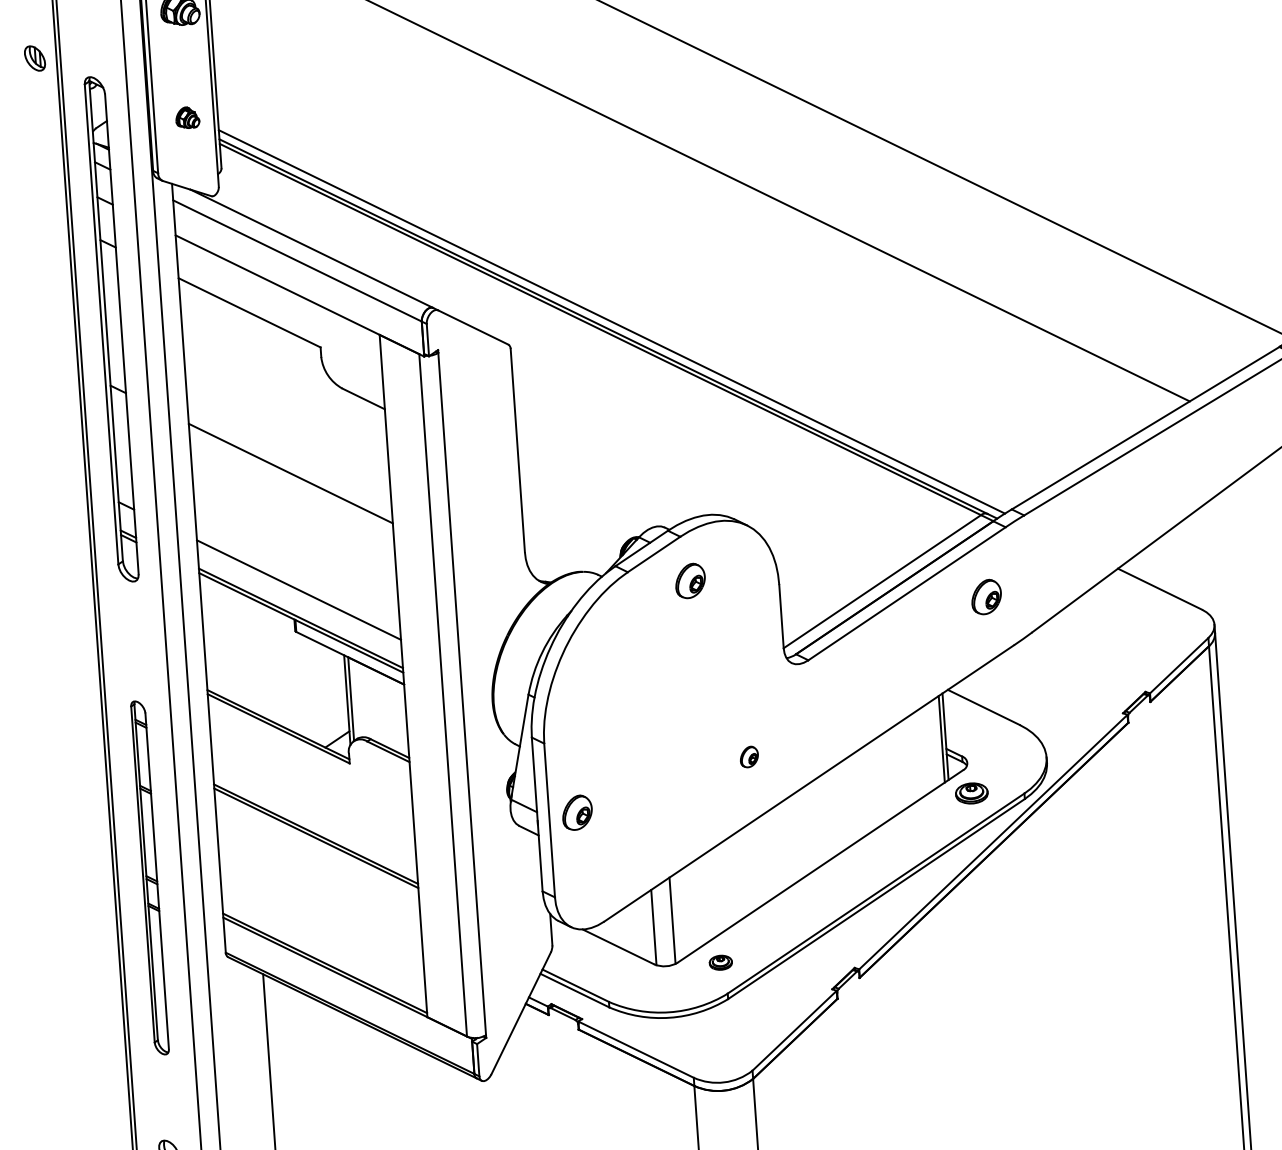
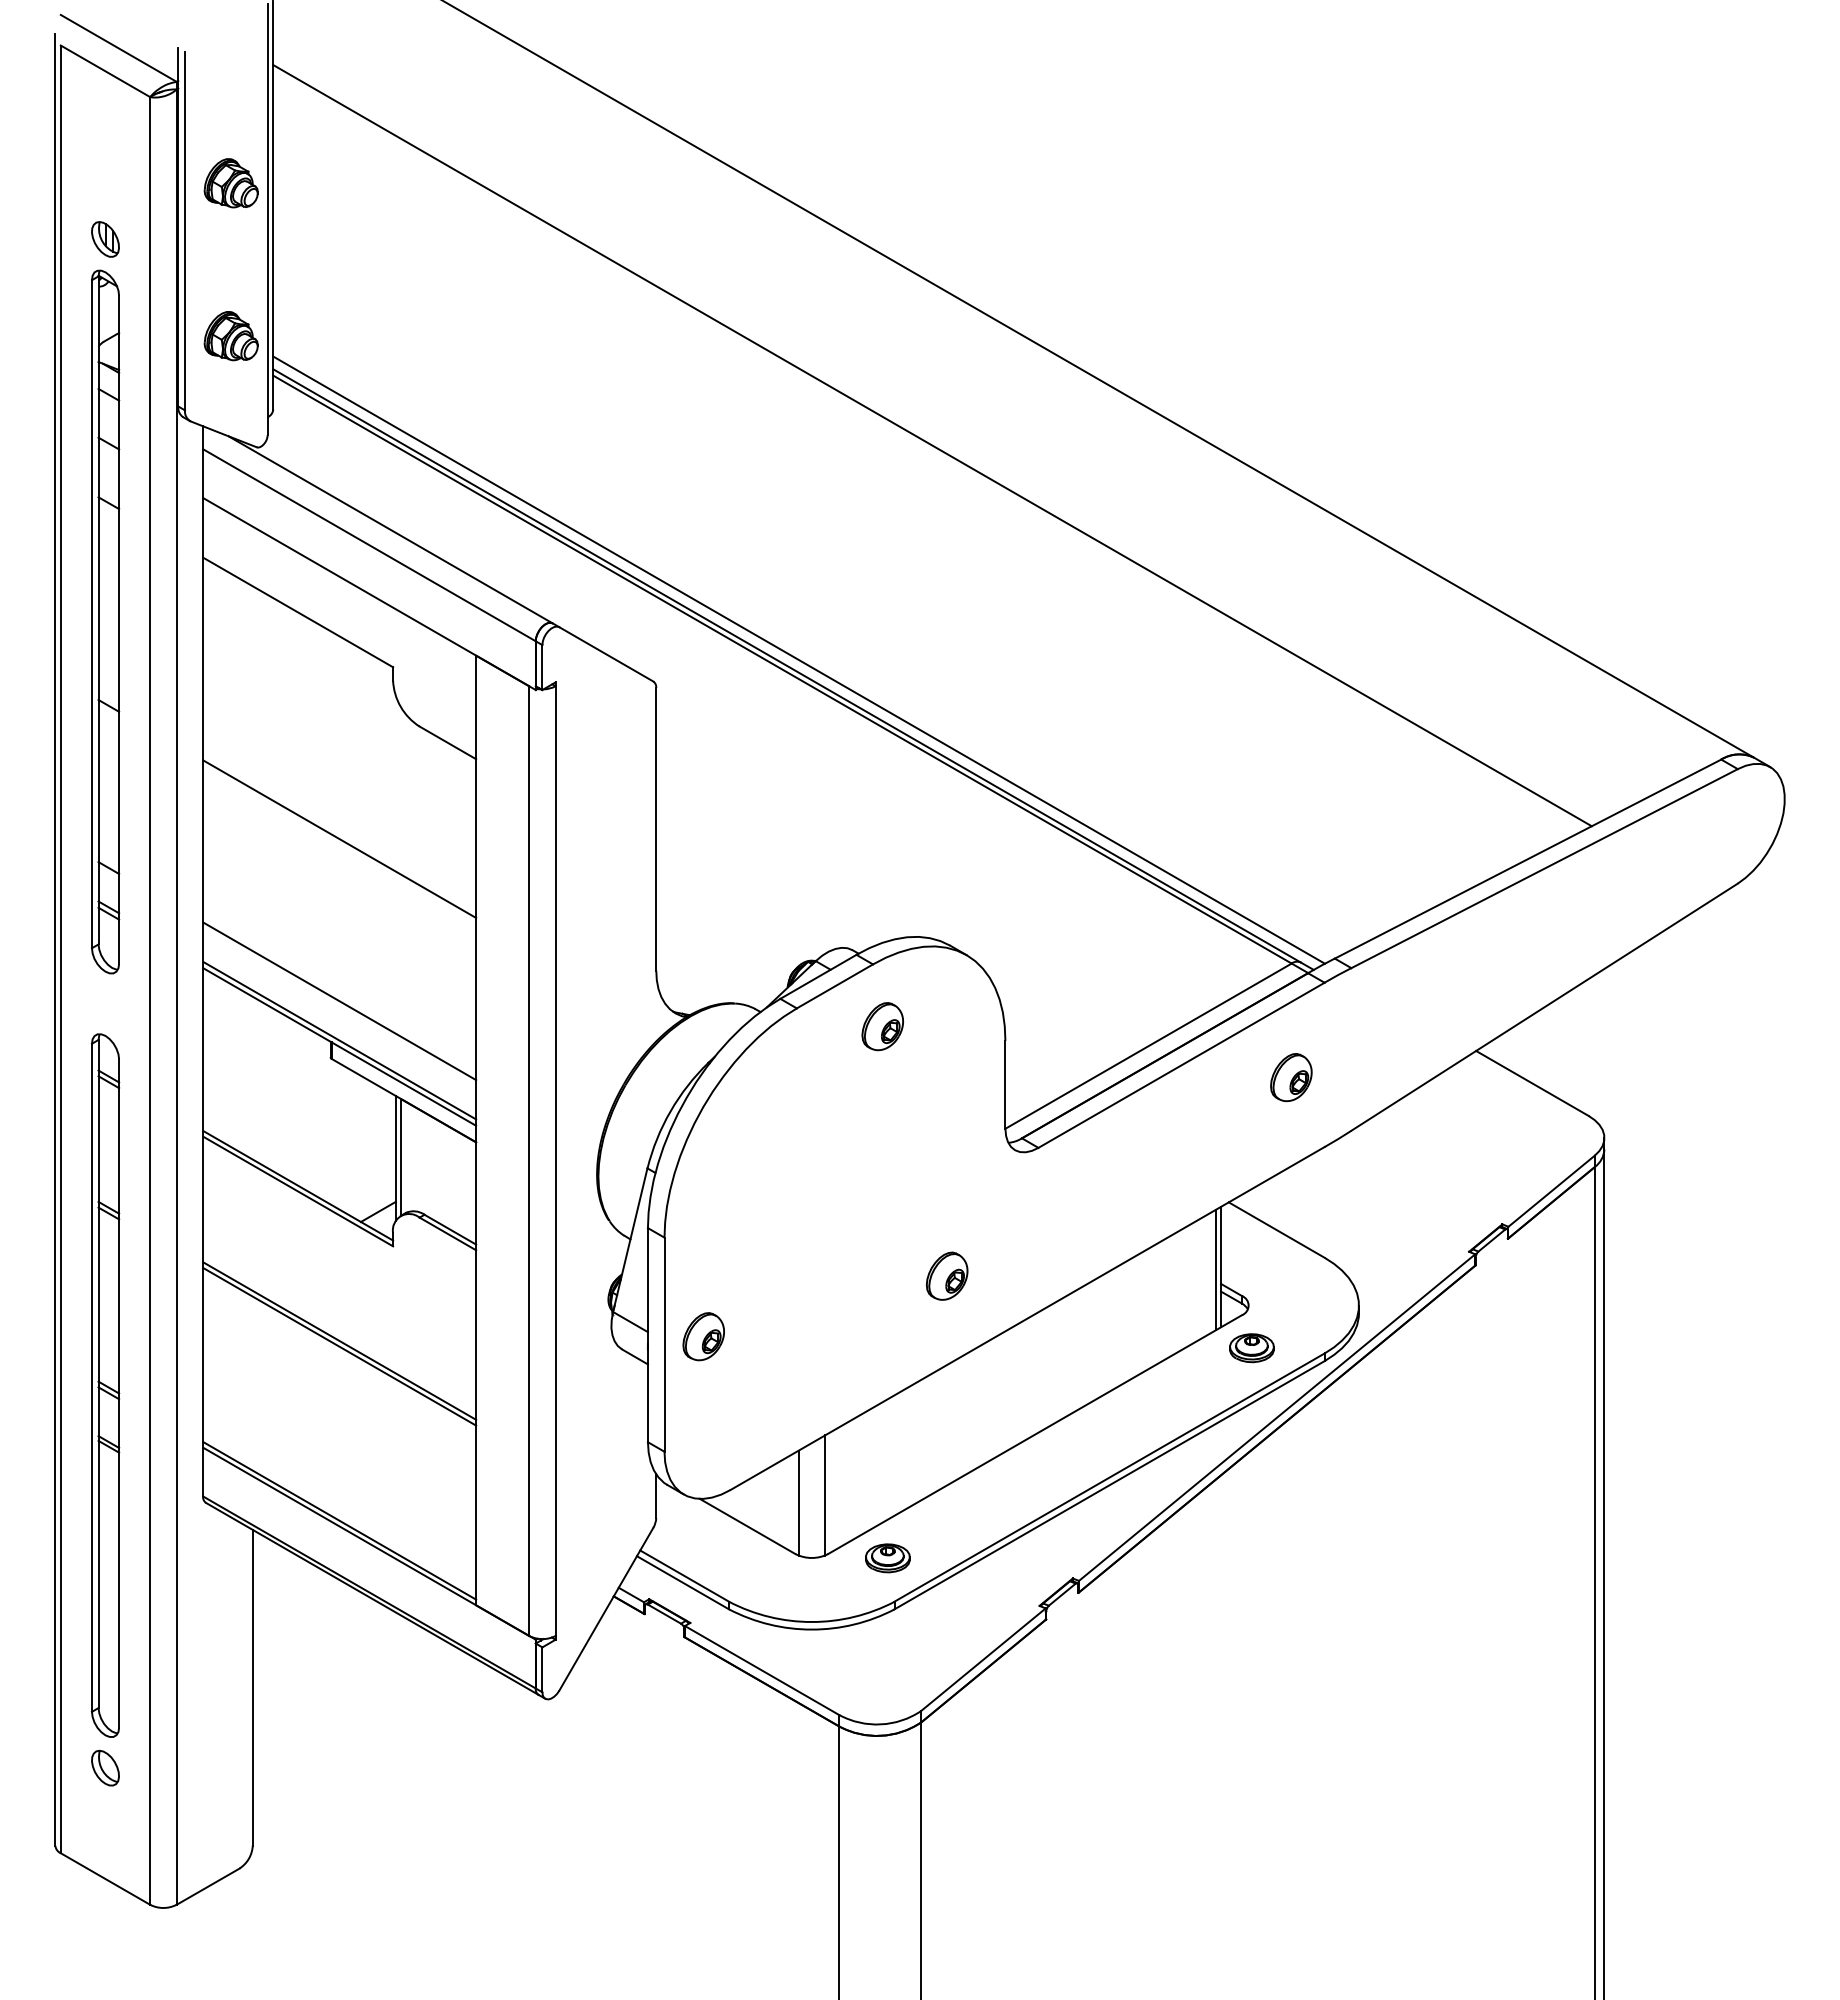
part: (35, 58) -> (105, 239), moved
part: (187, 117) -> (230, 336), size x1.67
part: (749, 756) -> (947, 1275), size x1.67
part: (150, 877) -> (105, 1385), size x1.43
part: (720, 962) -> (887, 1558), size x1.43

